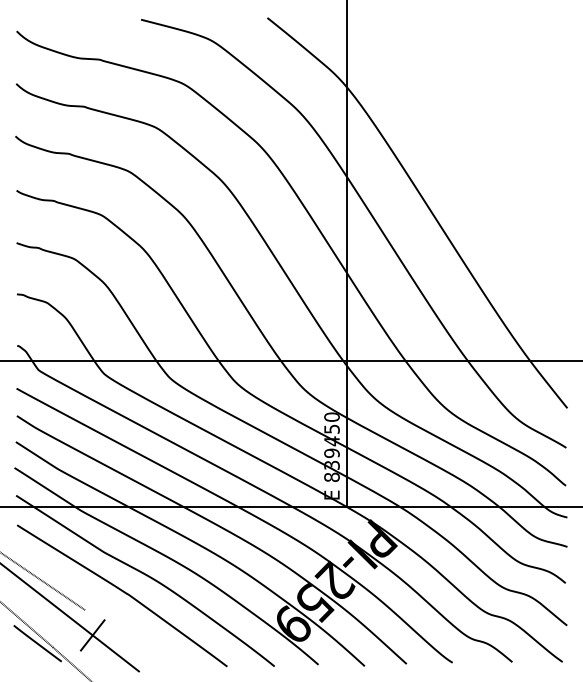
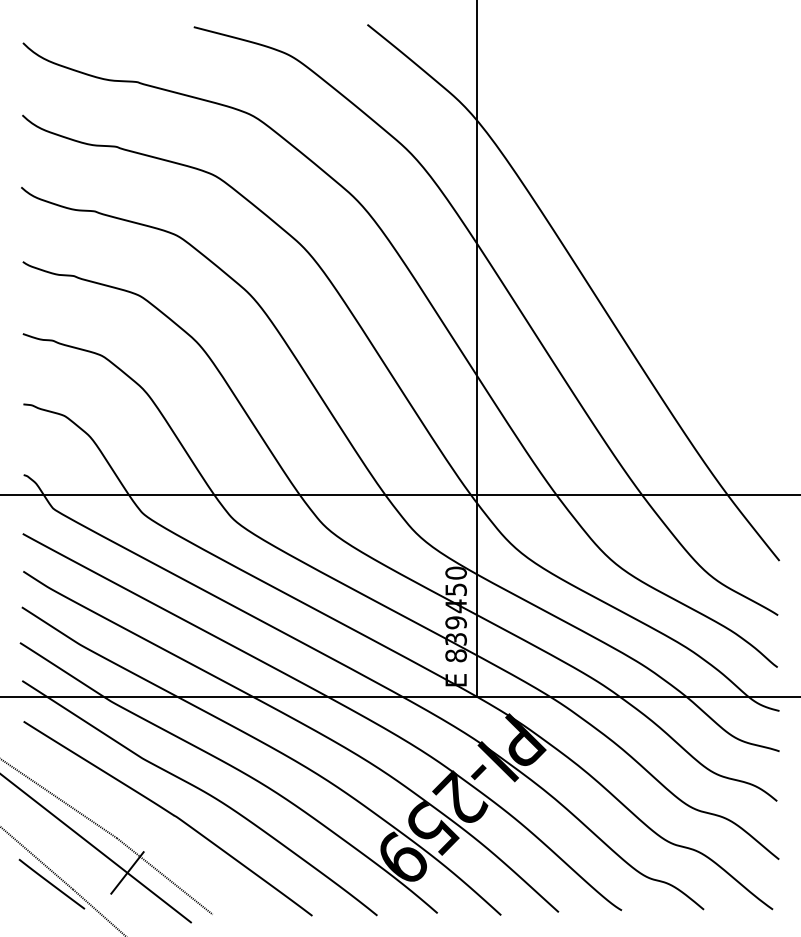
line: (119, 637) -> (164, 875), added

